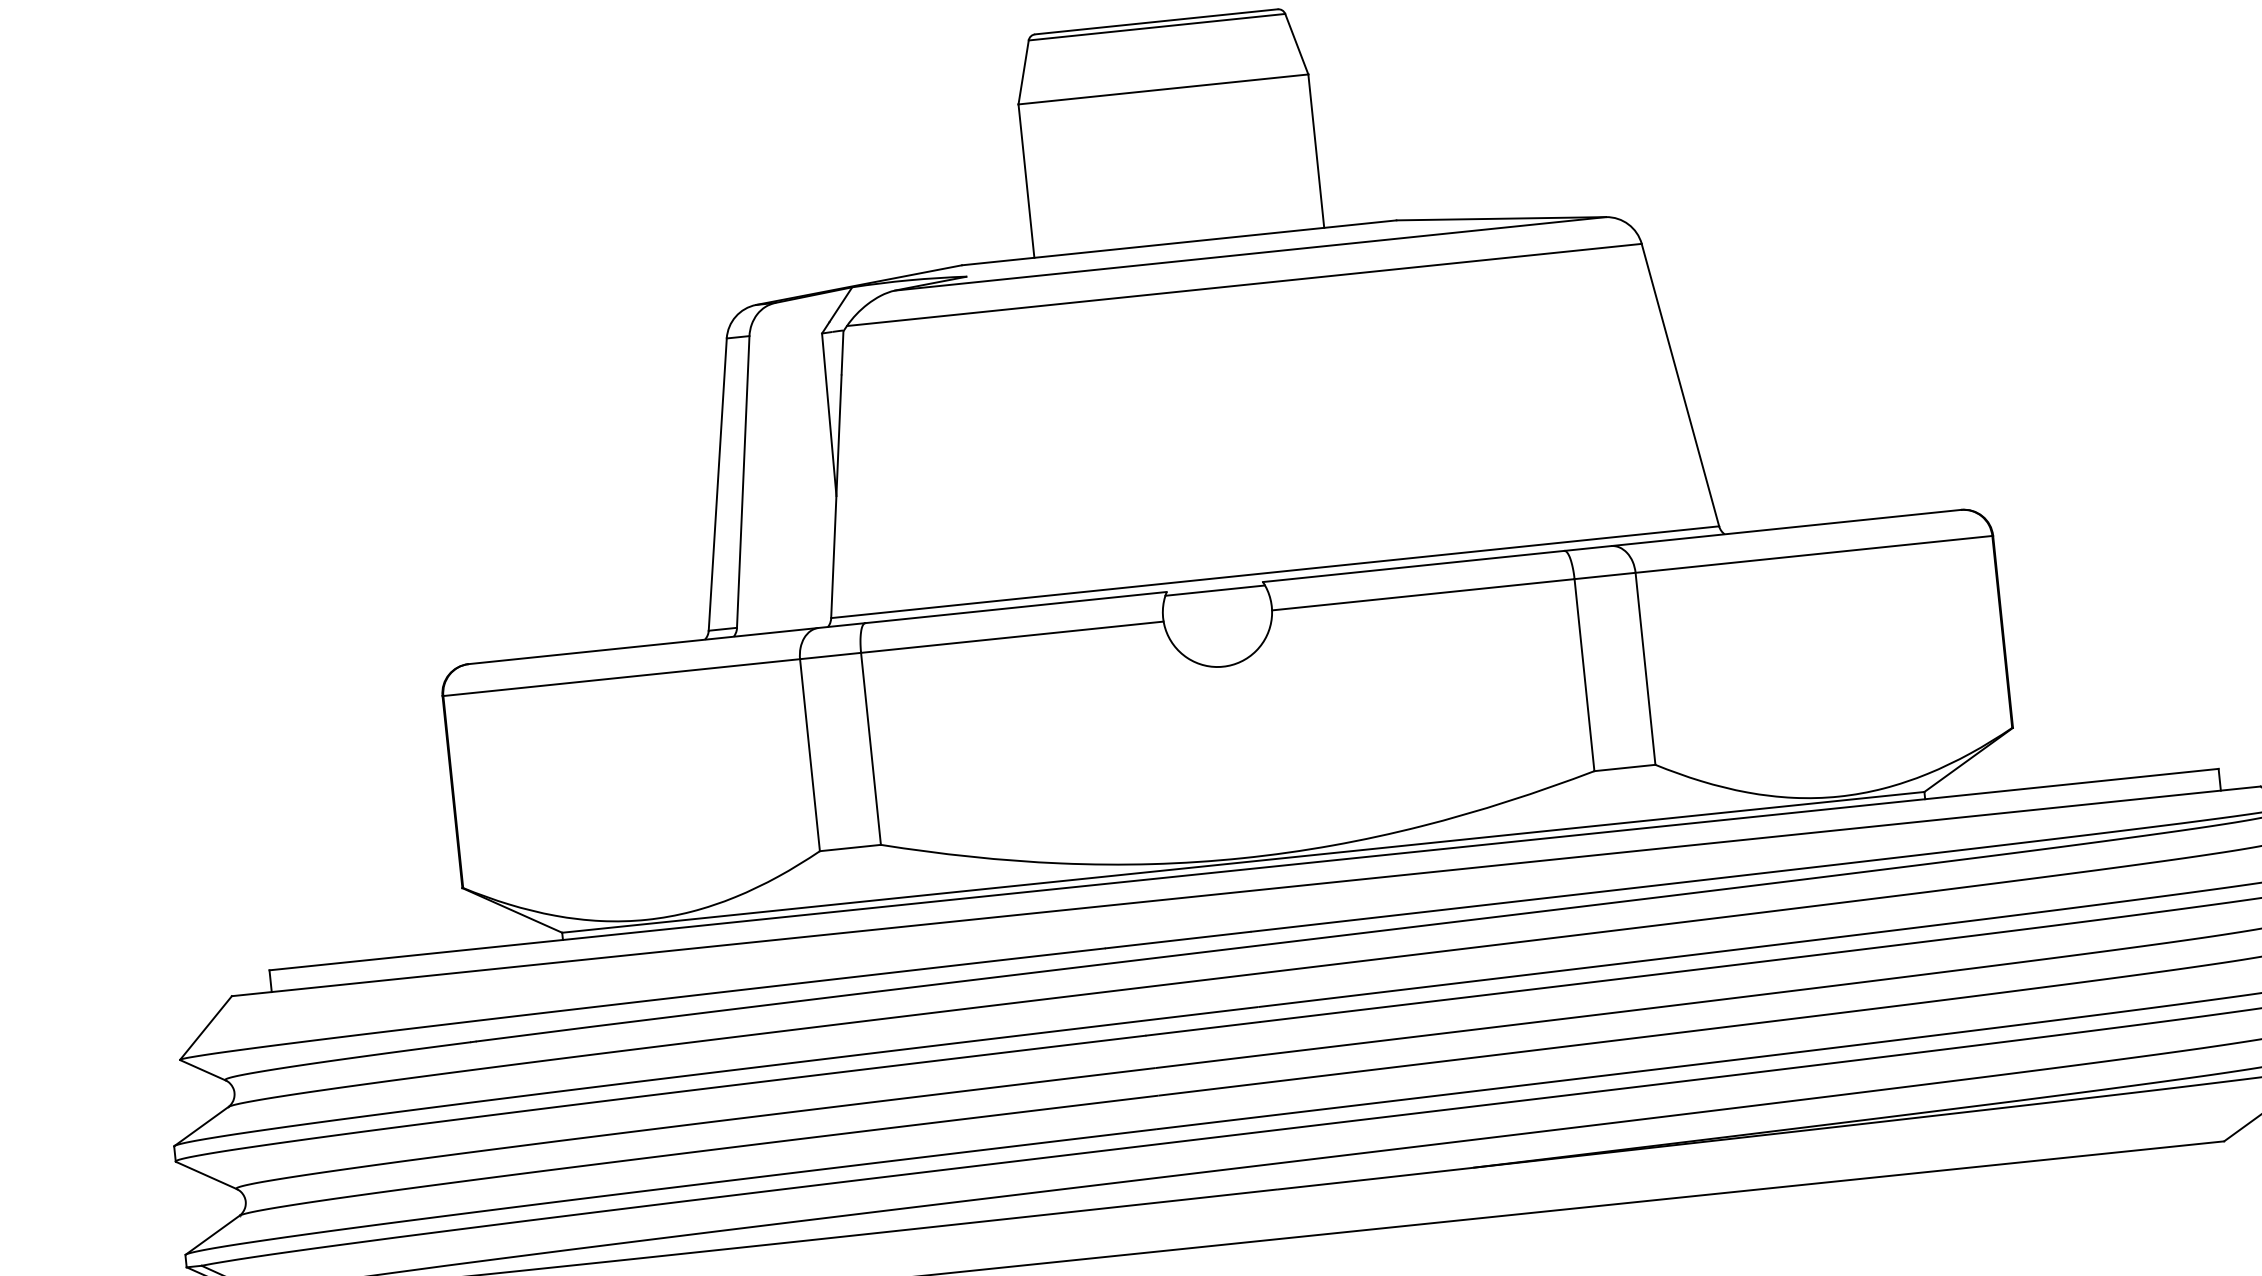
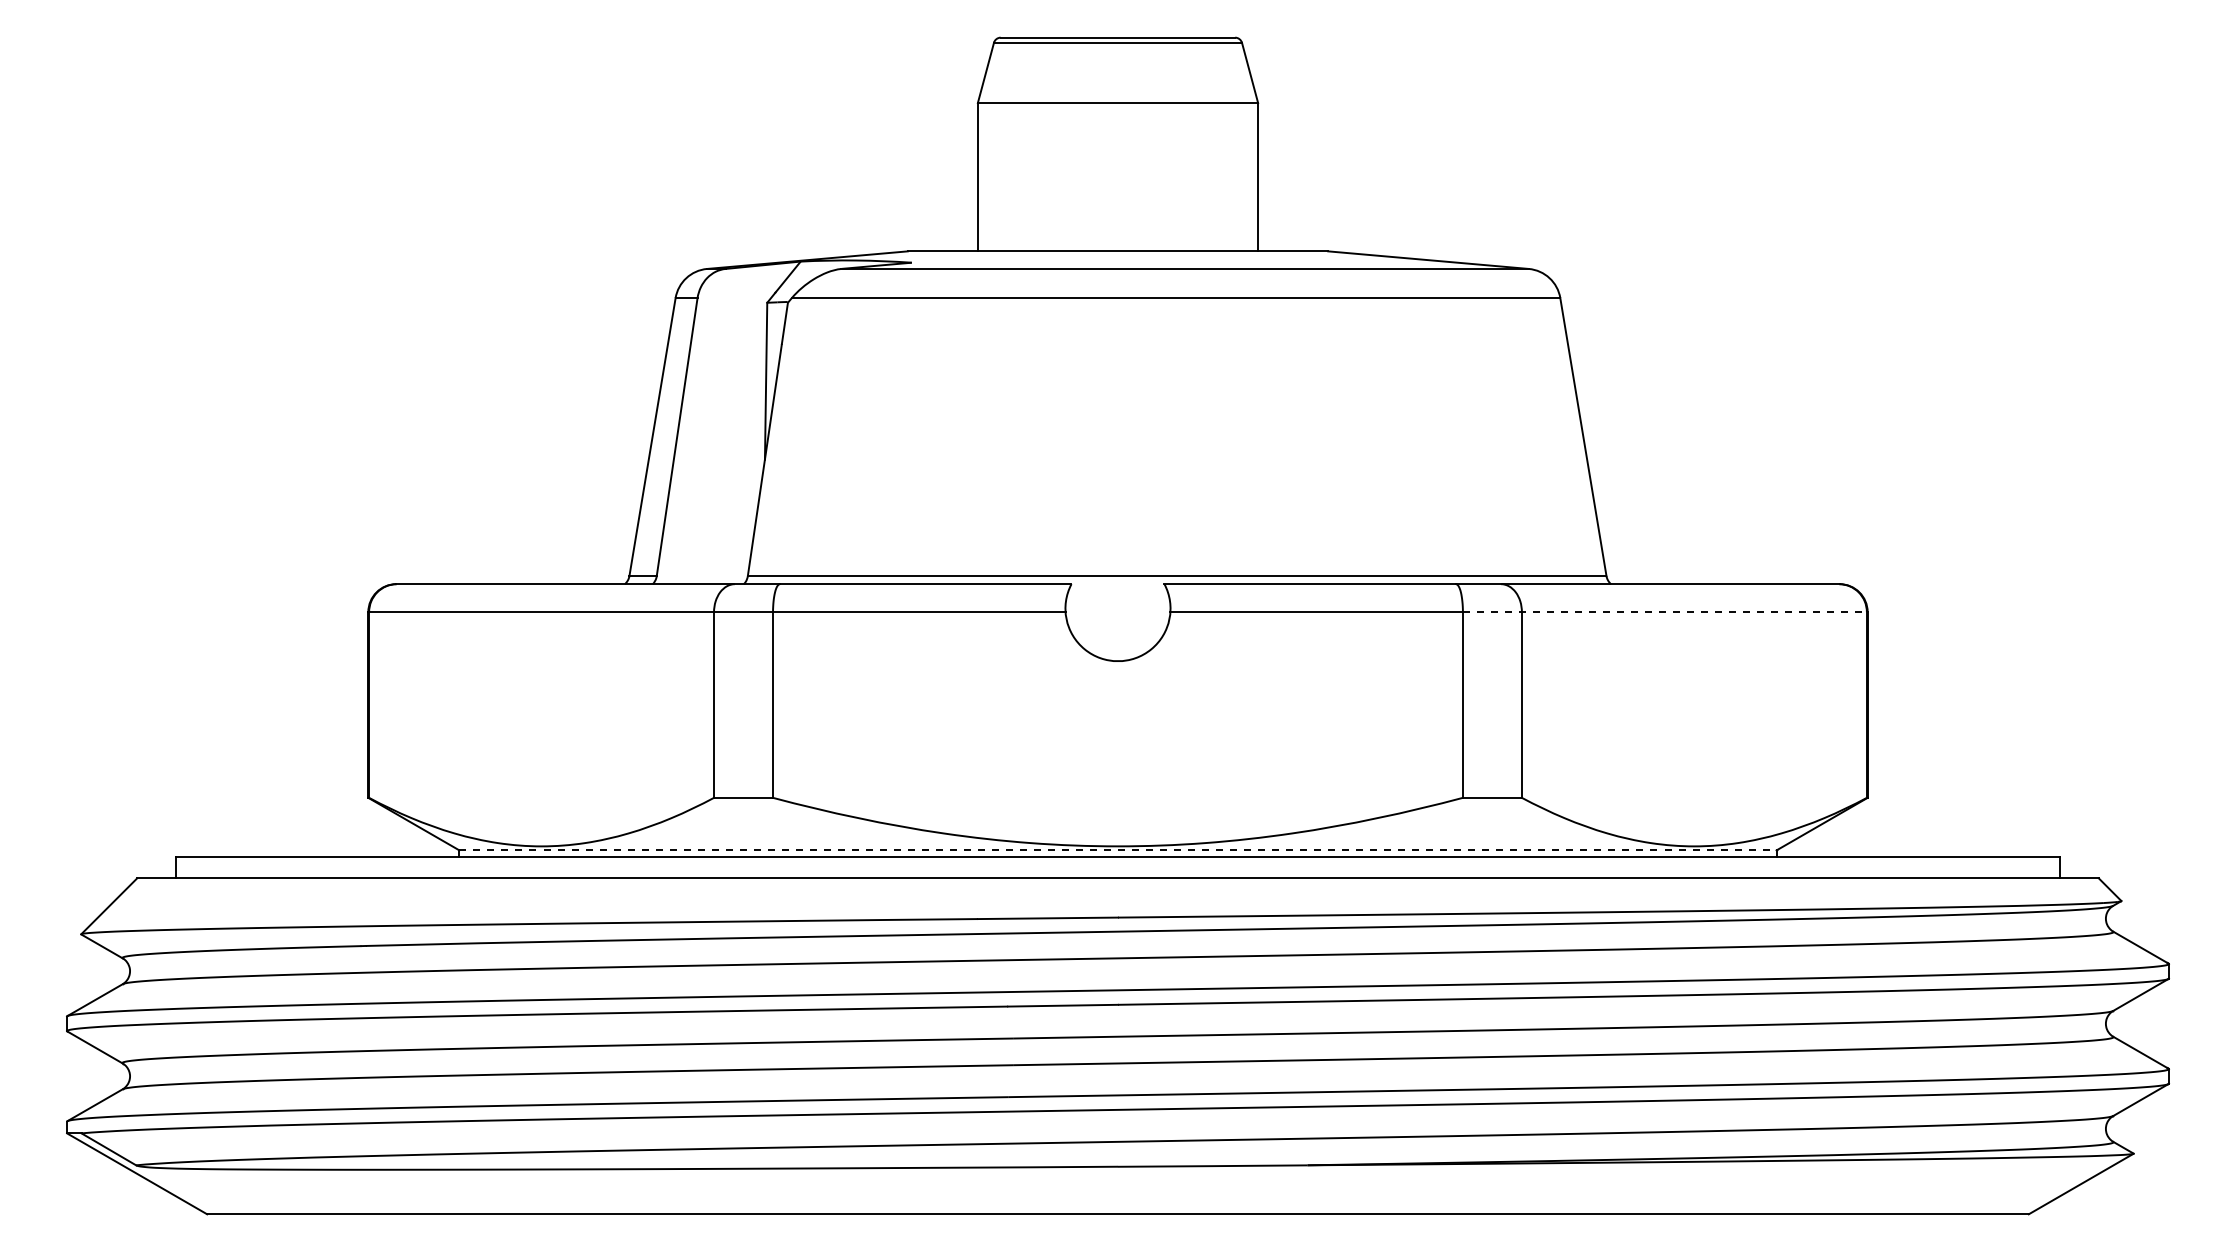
line: (1784, 557) -> (1665, 612), solid -> dashed
line: (1214, 590) -> (1117, 587), removed
line: (1243, 862) -> (1118, 850), solid -> dashed

